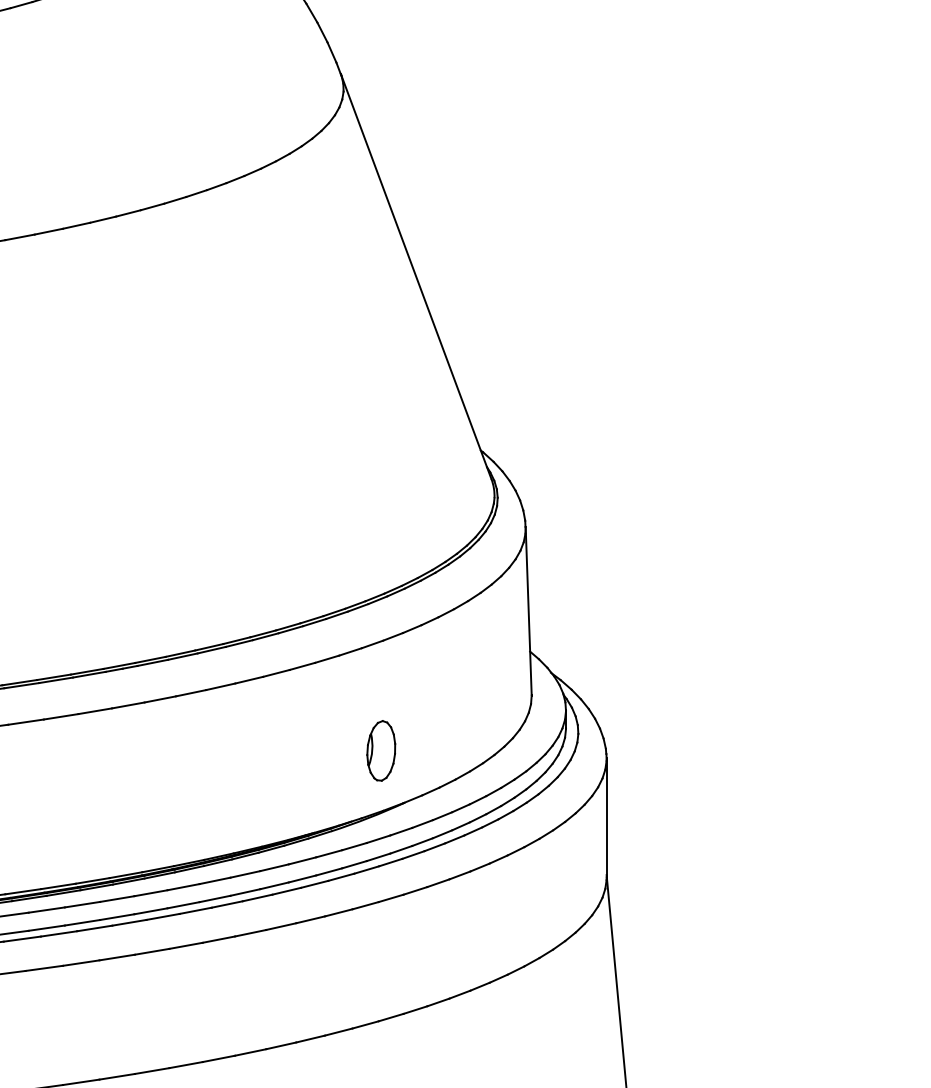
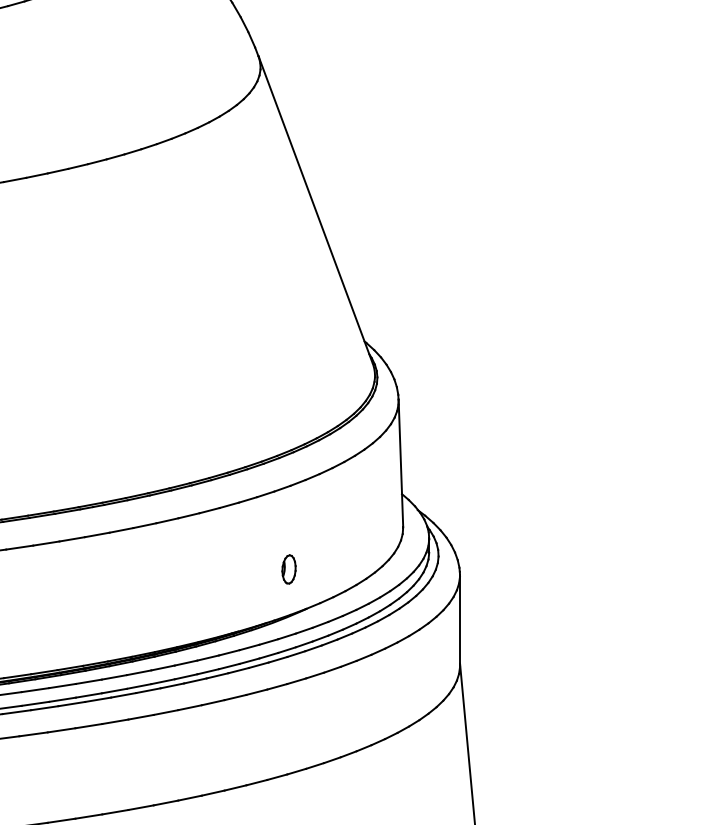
part: (380, 750) -> (288, 569), size x0.62

